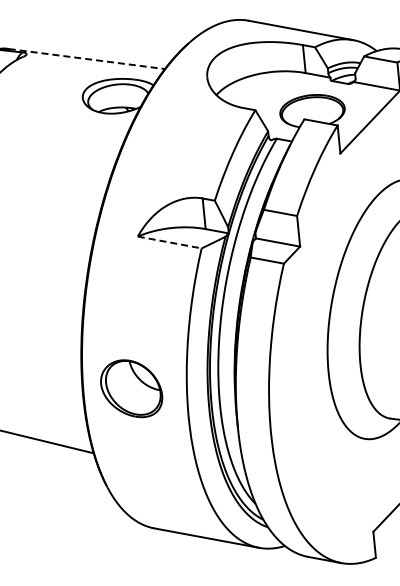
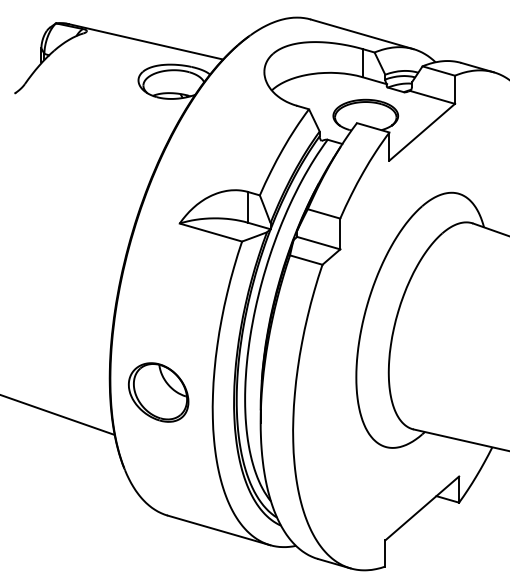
line: (86, 58) -> (146, 41), dashed -> solid
line: (170, 242) -> (211, 232), dashed -> solid
part: (131, 388) -> (158, 392), moved

